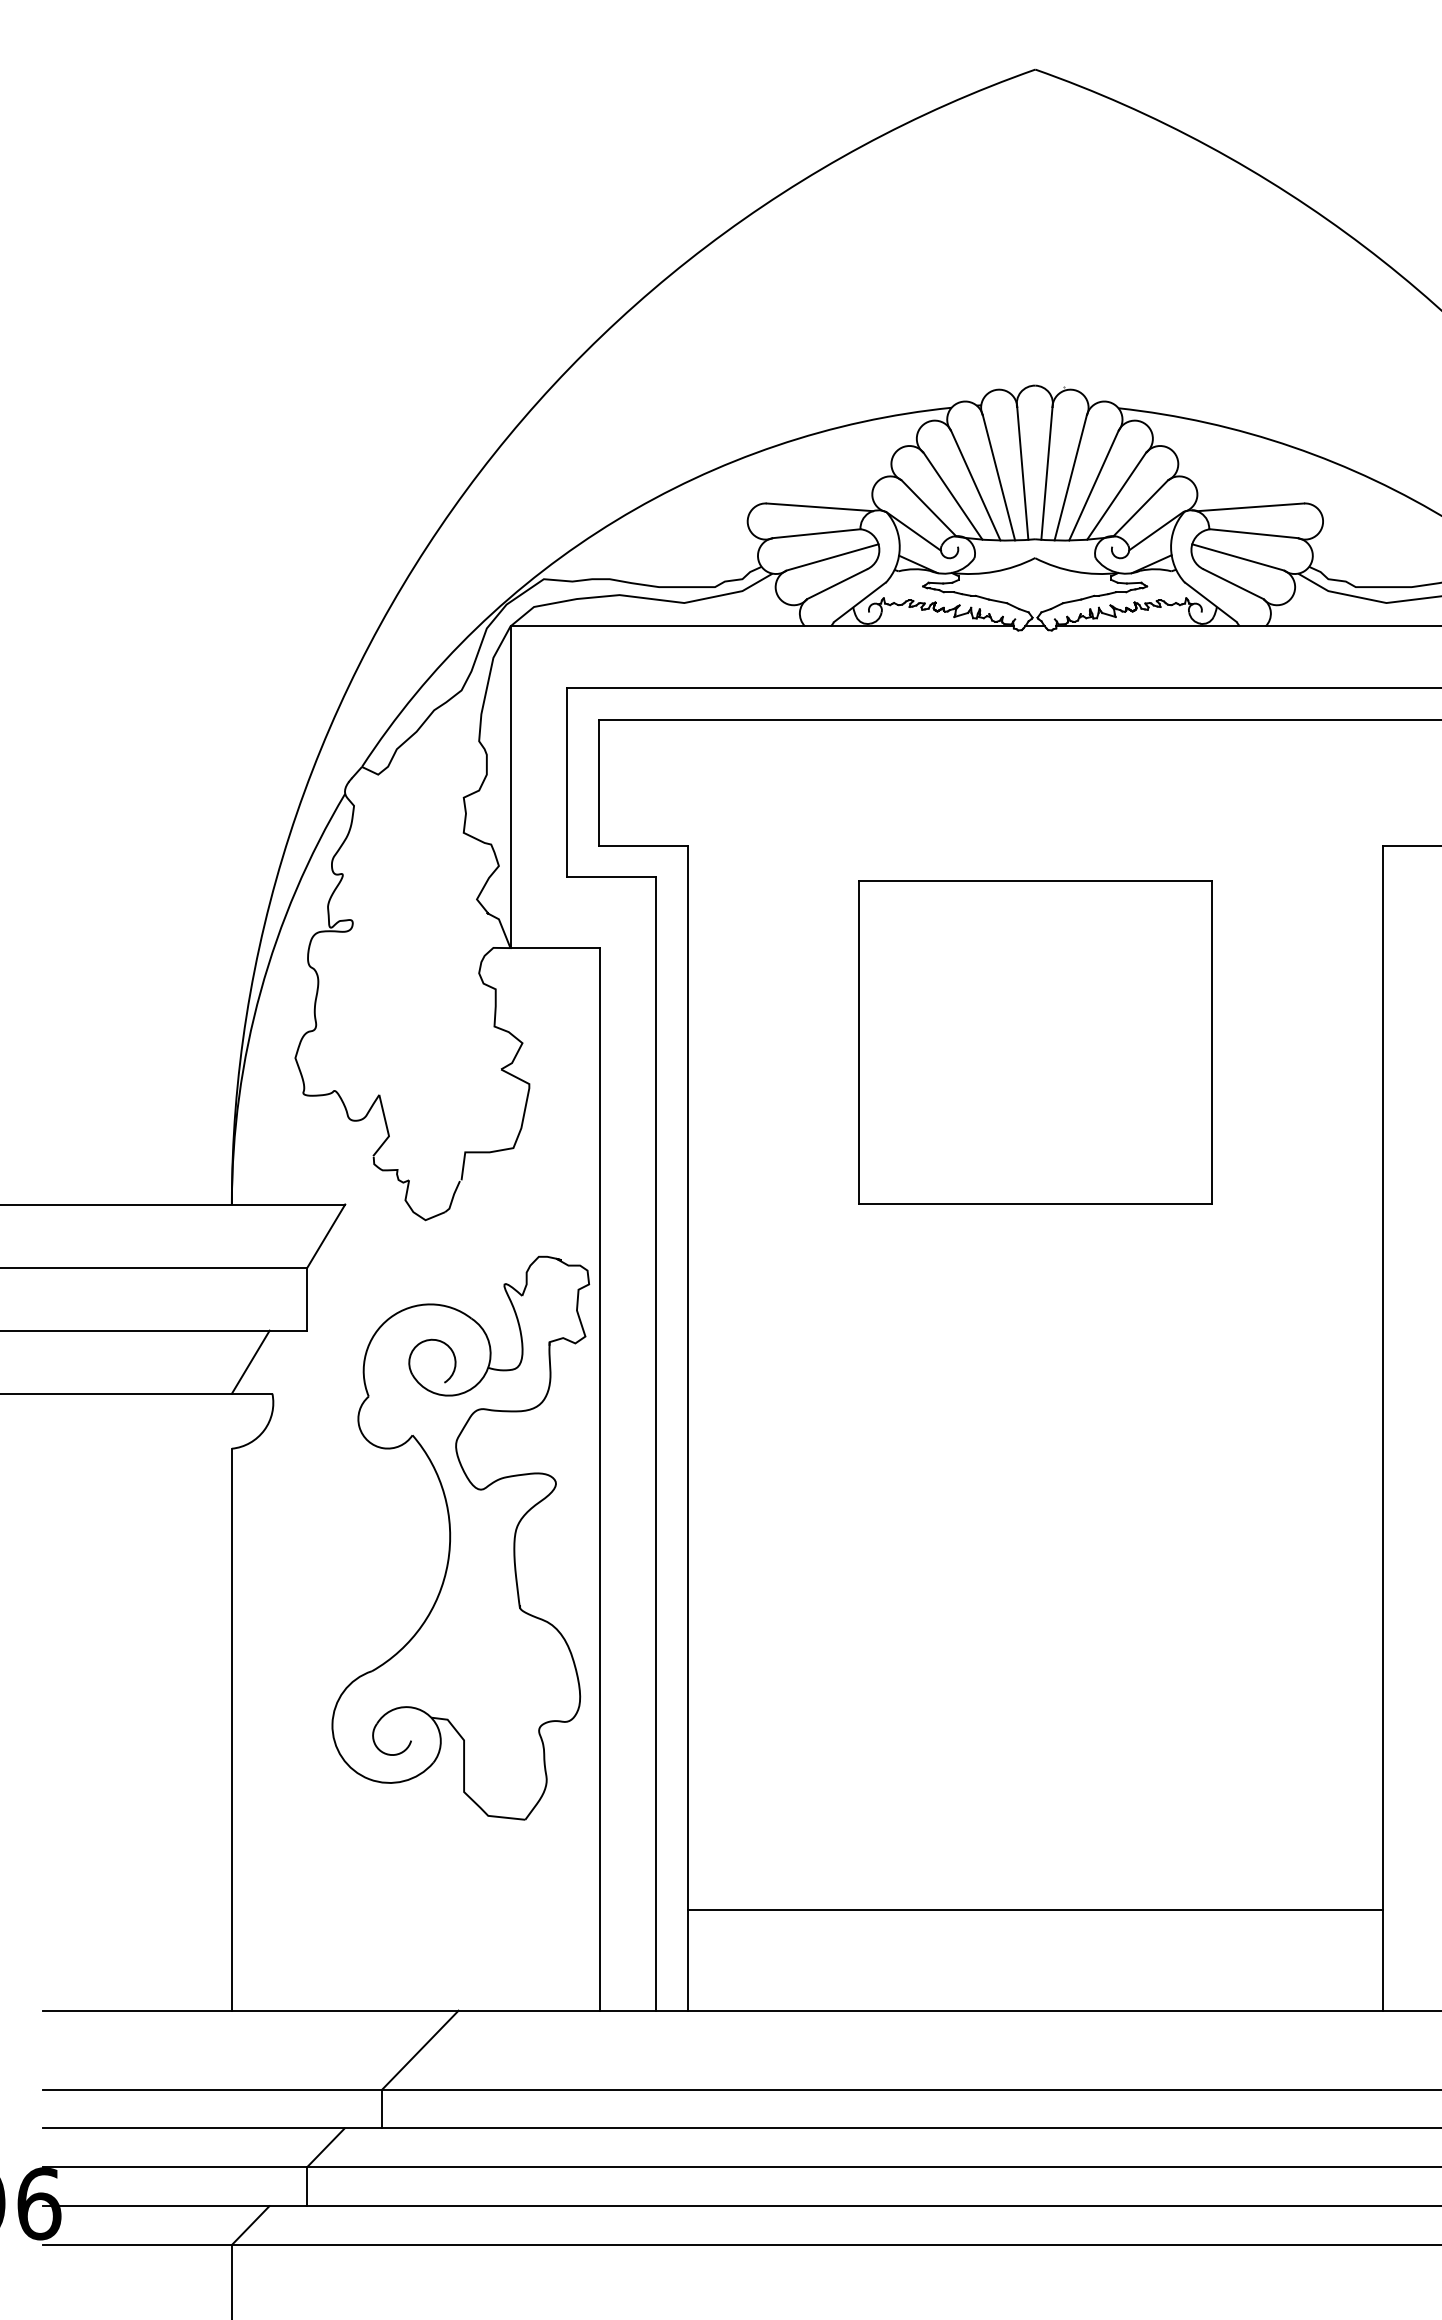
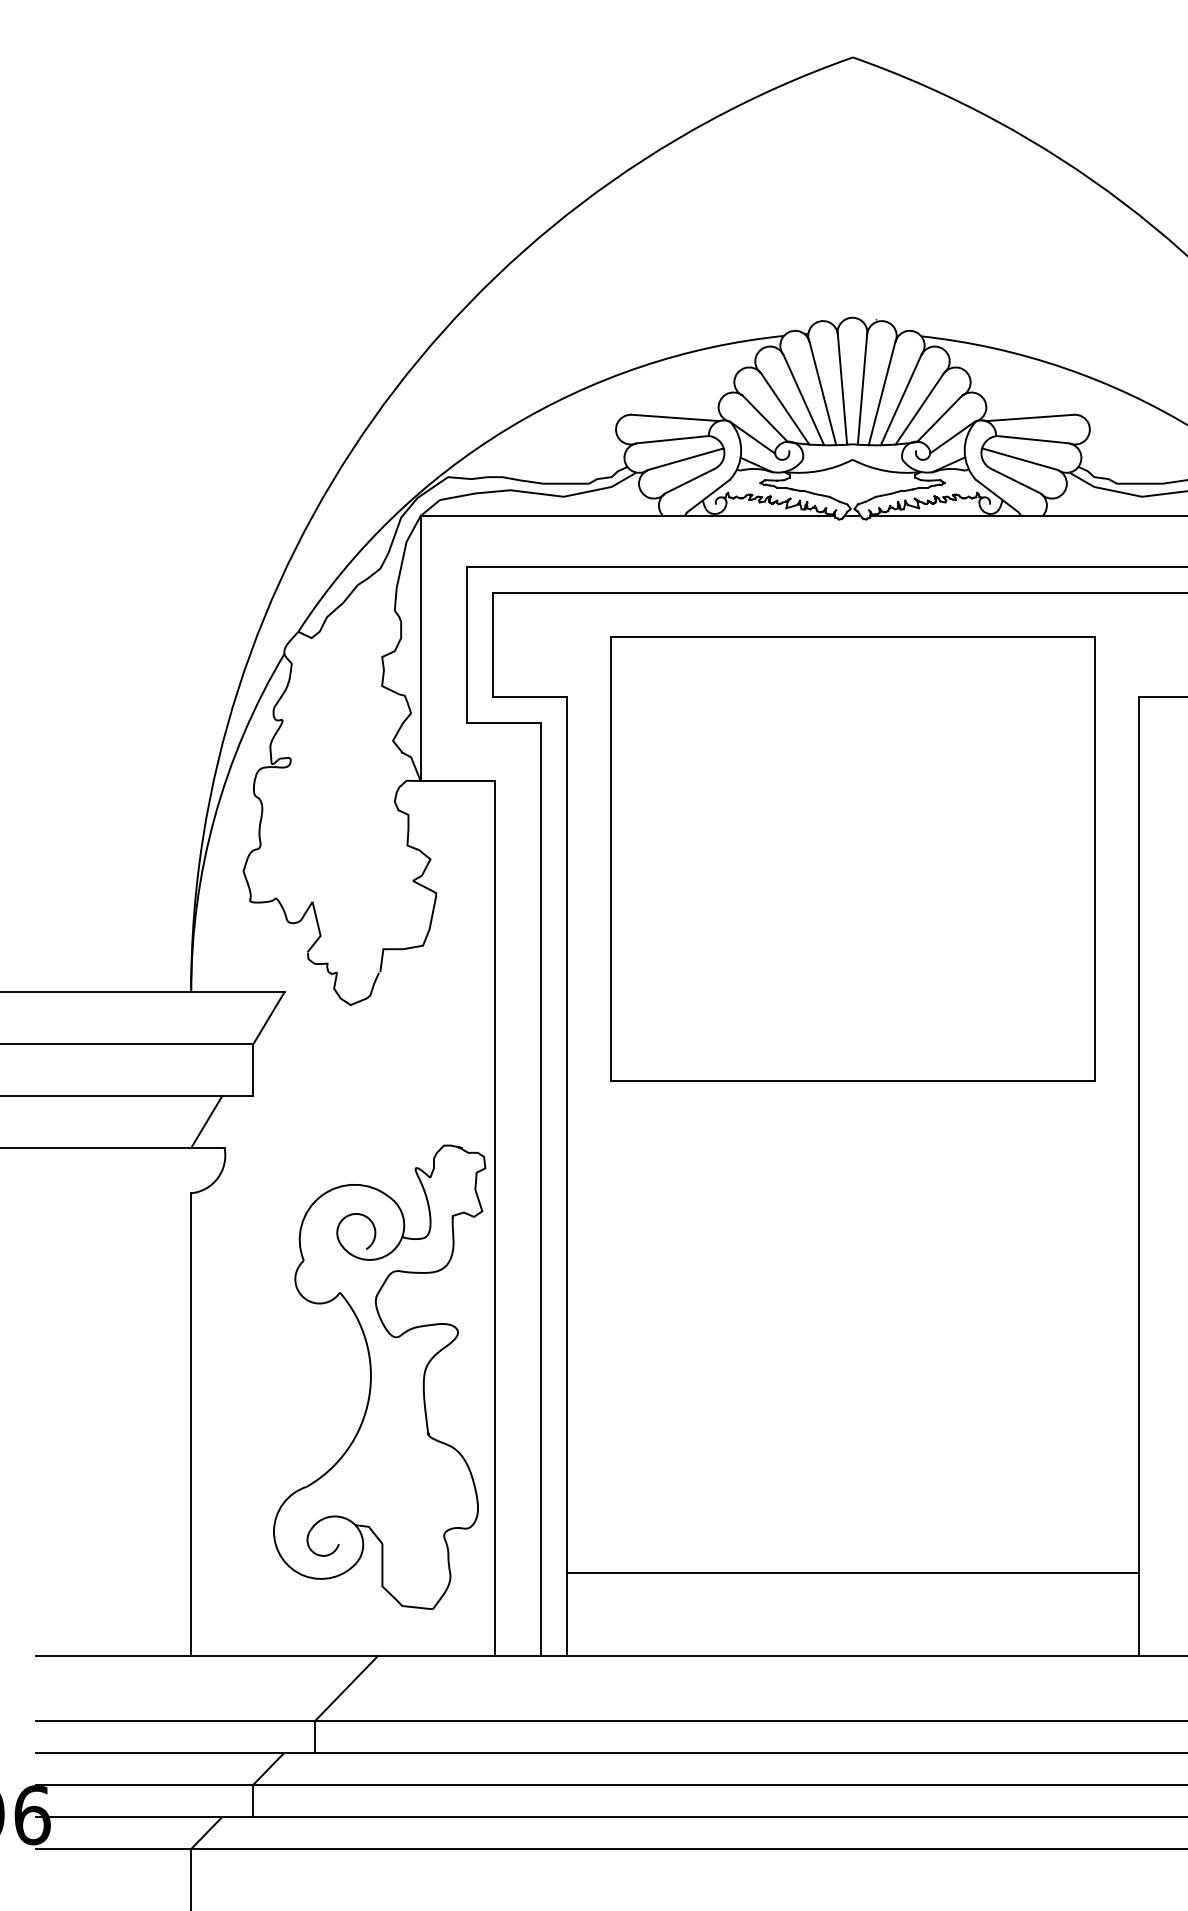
part: (1035, 1042) -> (853, 858), size x1.67
part: (460, 1537) -> (379, 1376), moved

